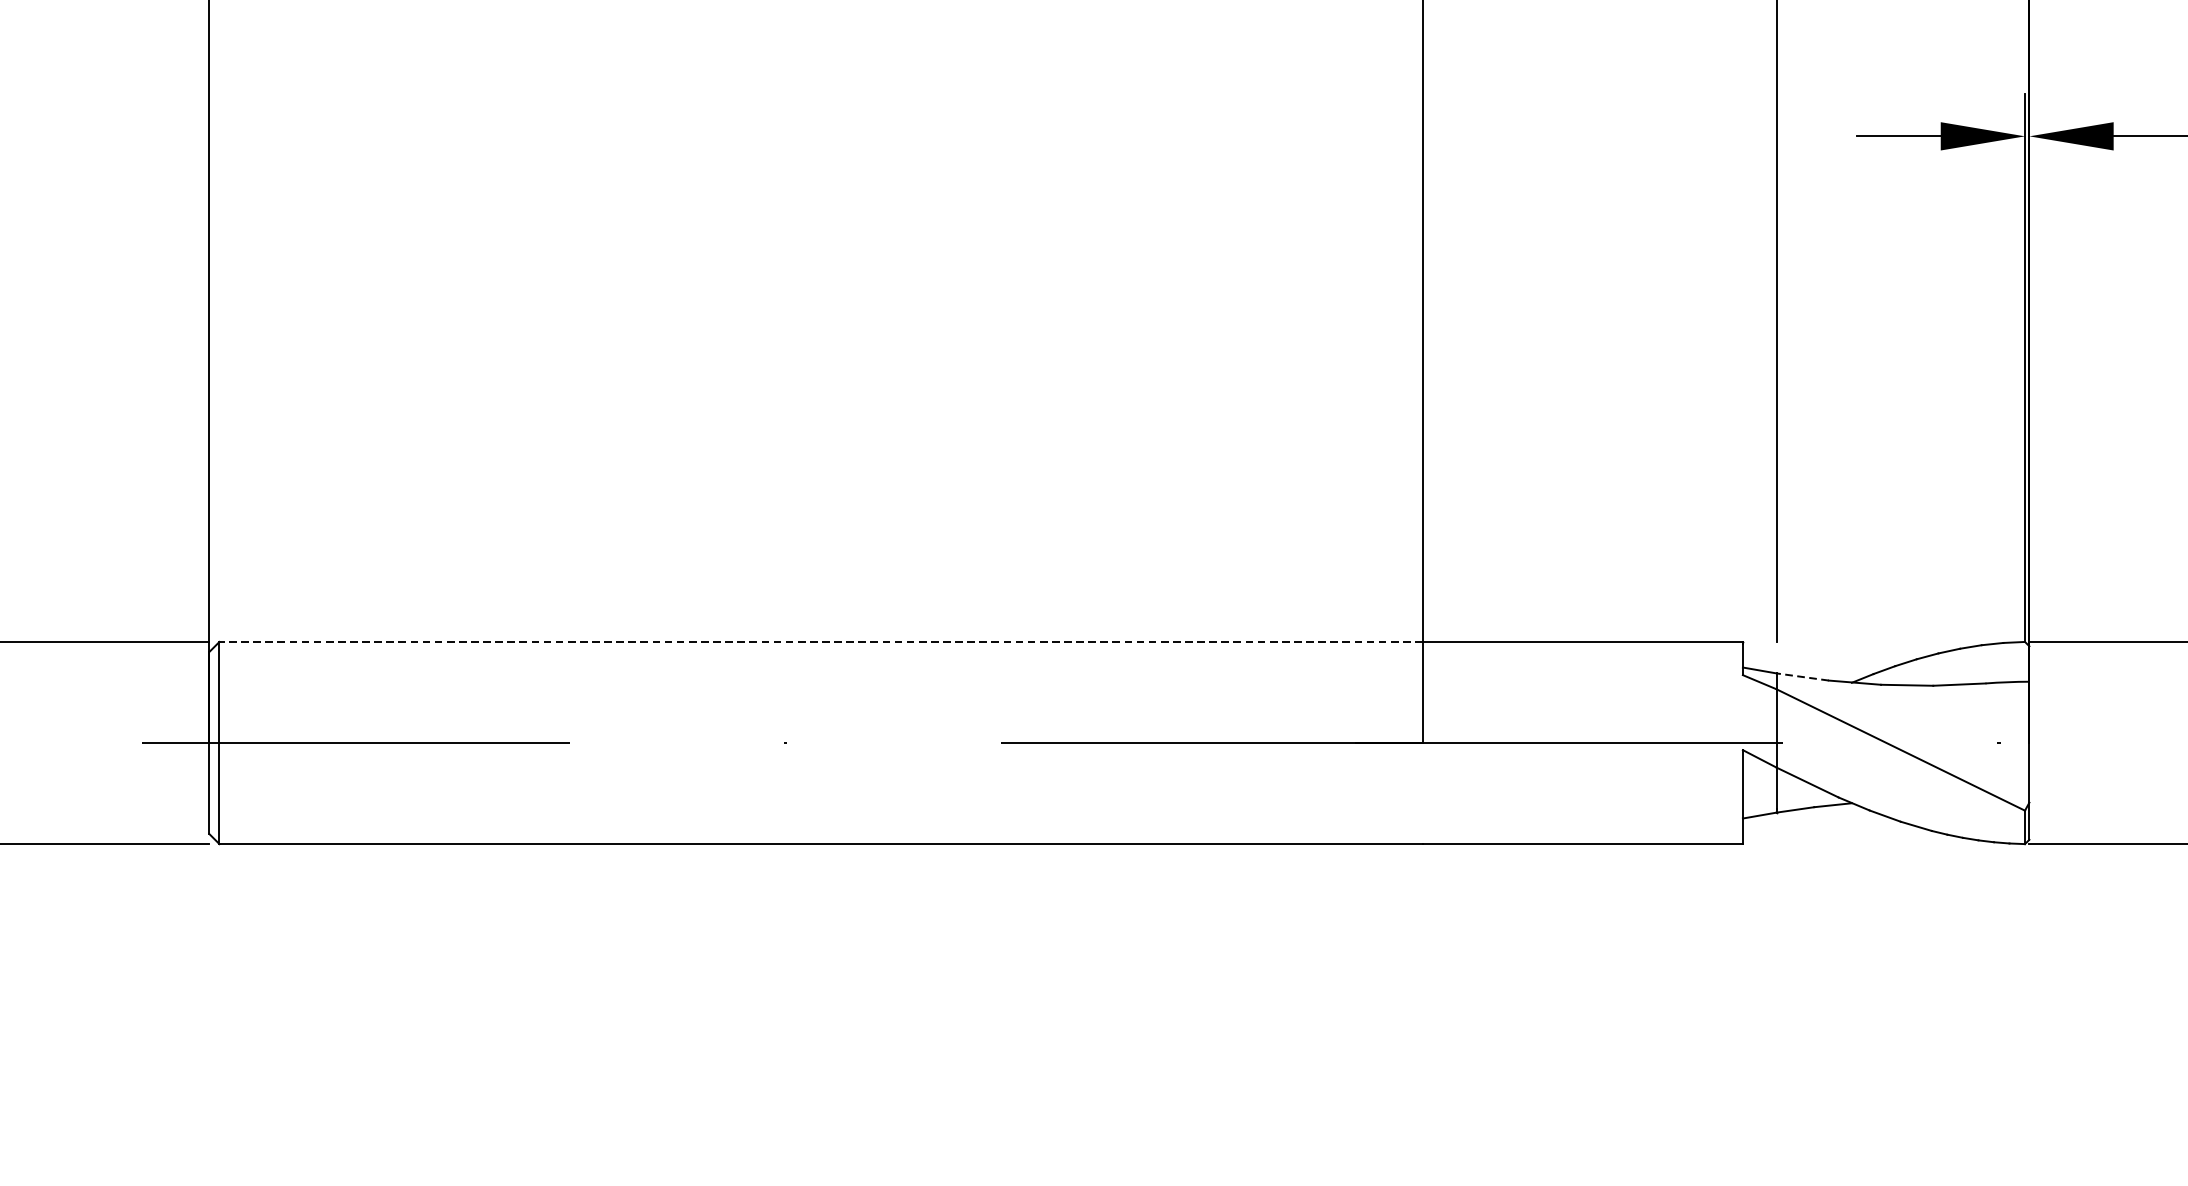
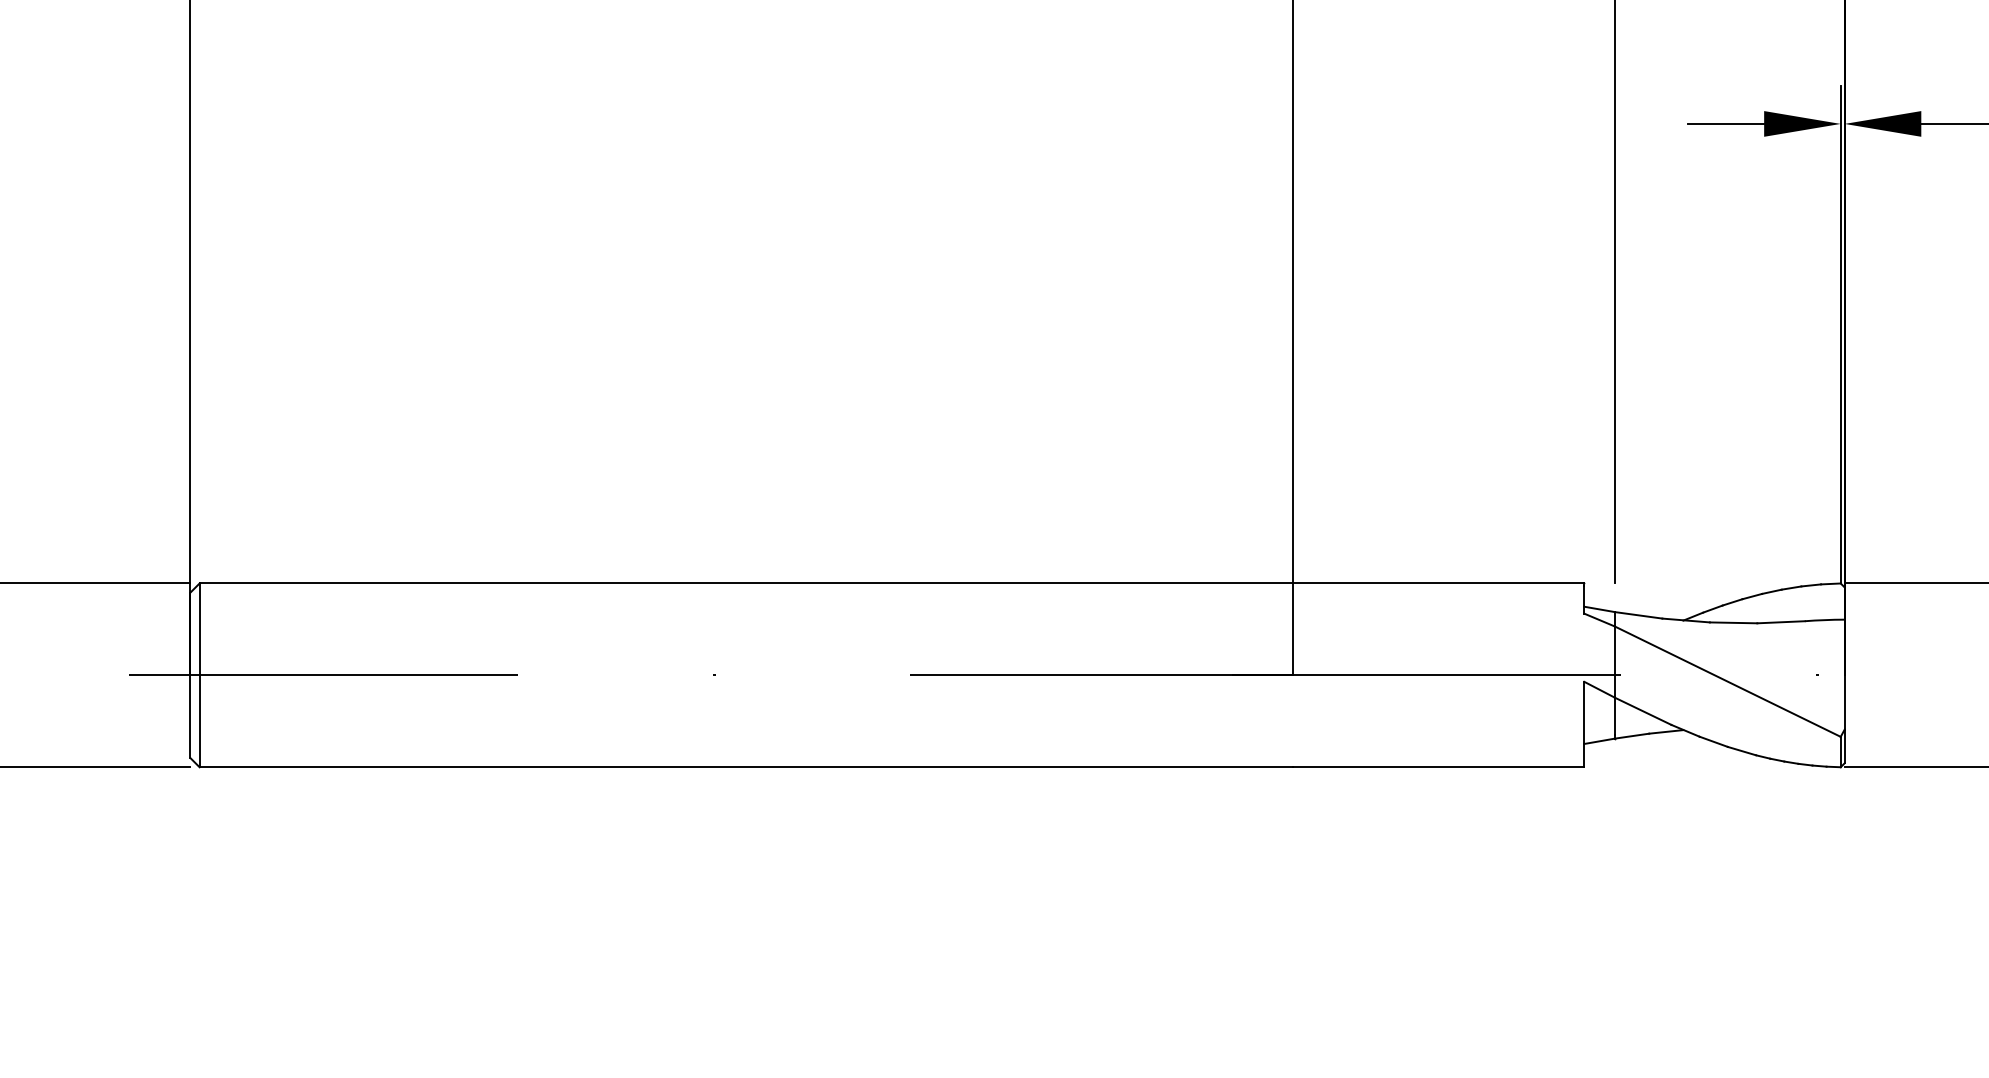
line: (821, 641) -> (746, 583), dashed -> solid
line: (1802, 677) -> (1638, 615), dashed -> solid

